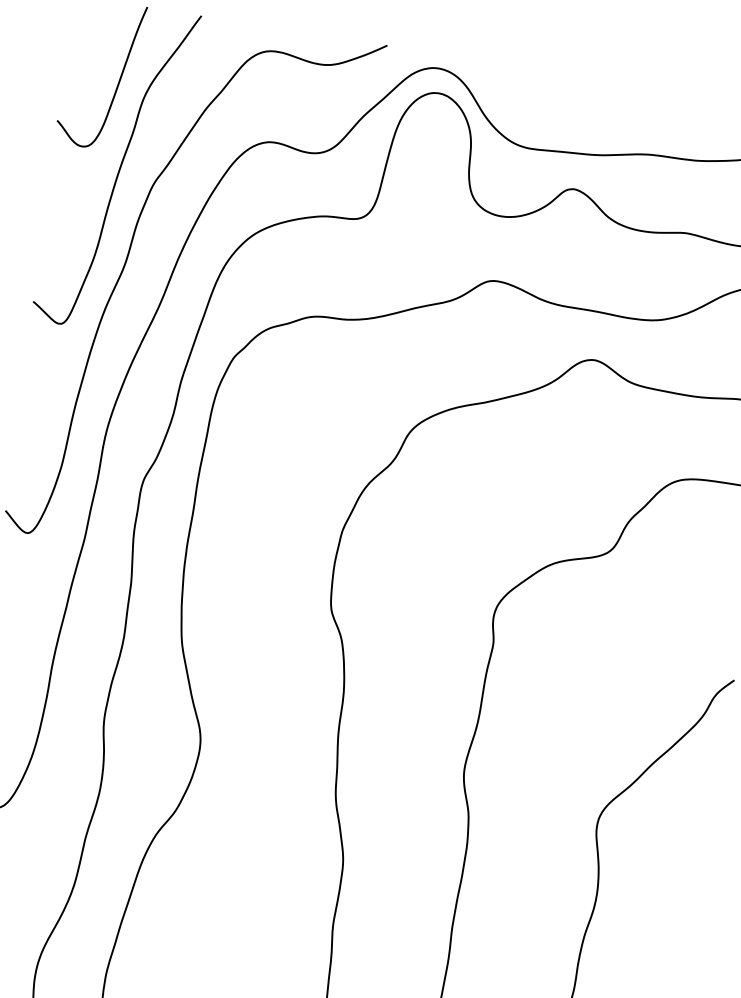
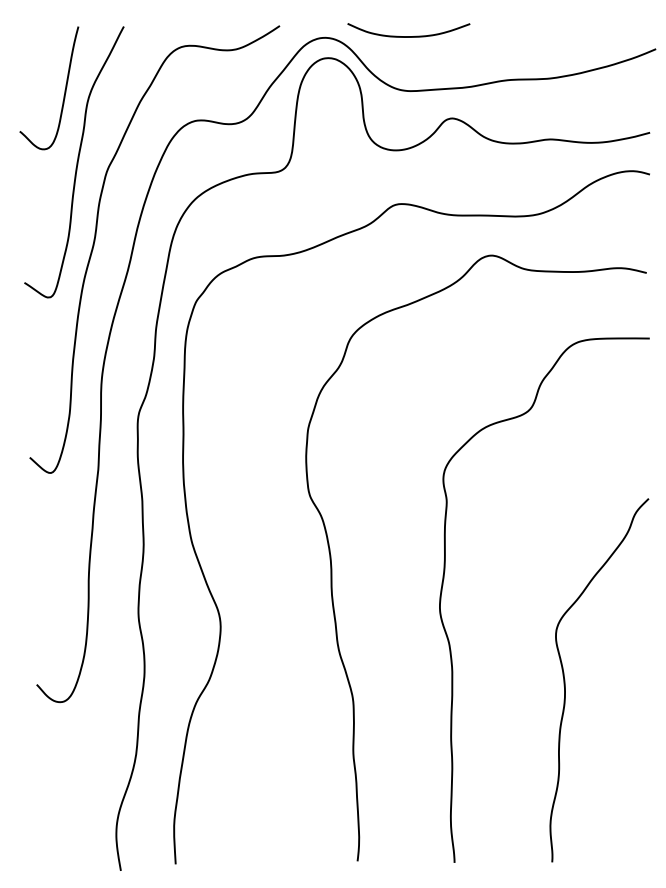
curve: (538, 83) -> (408, 36), added

